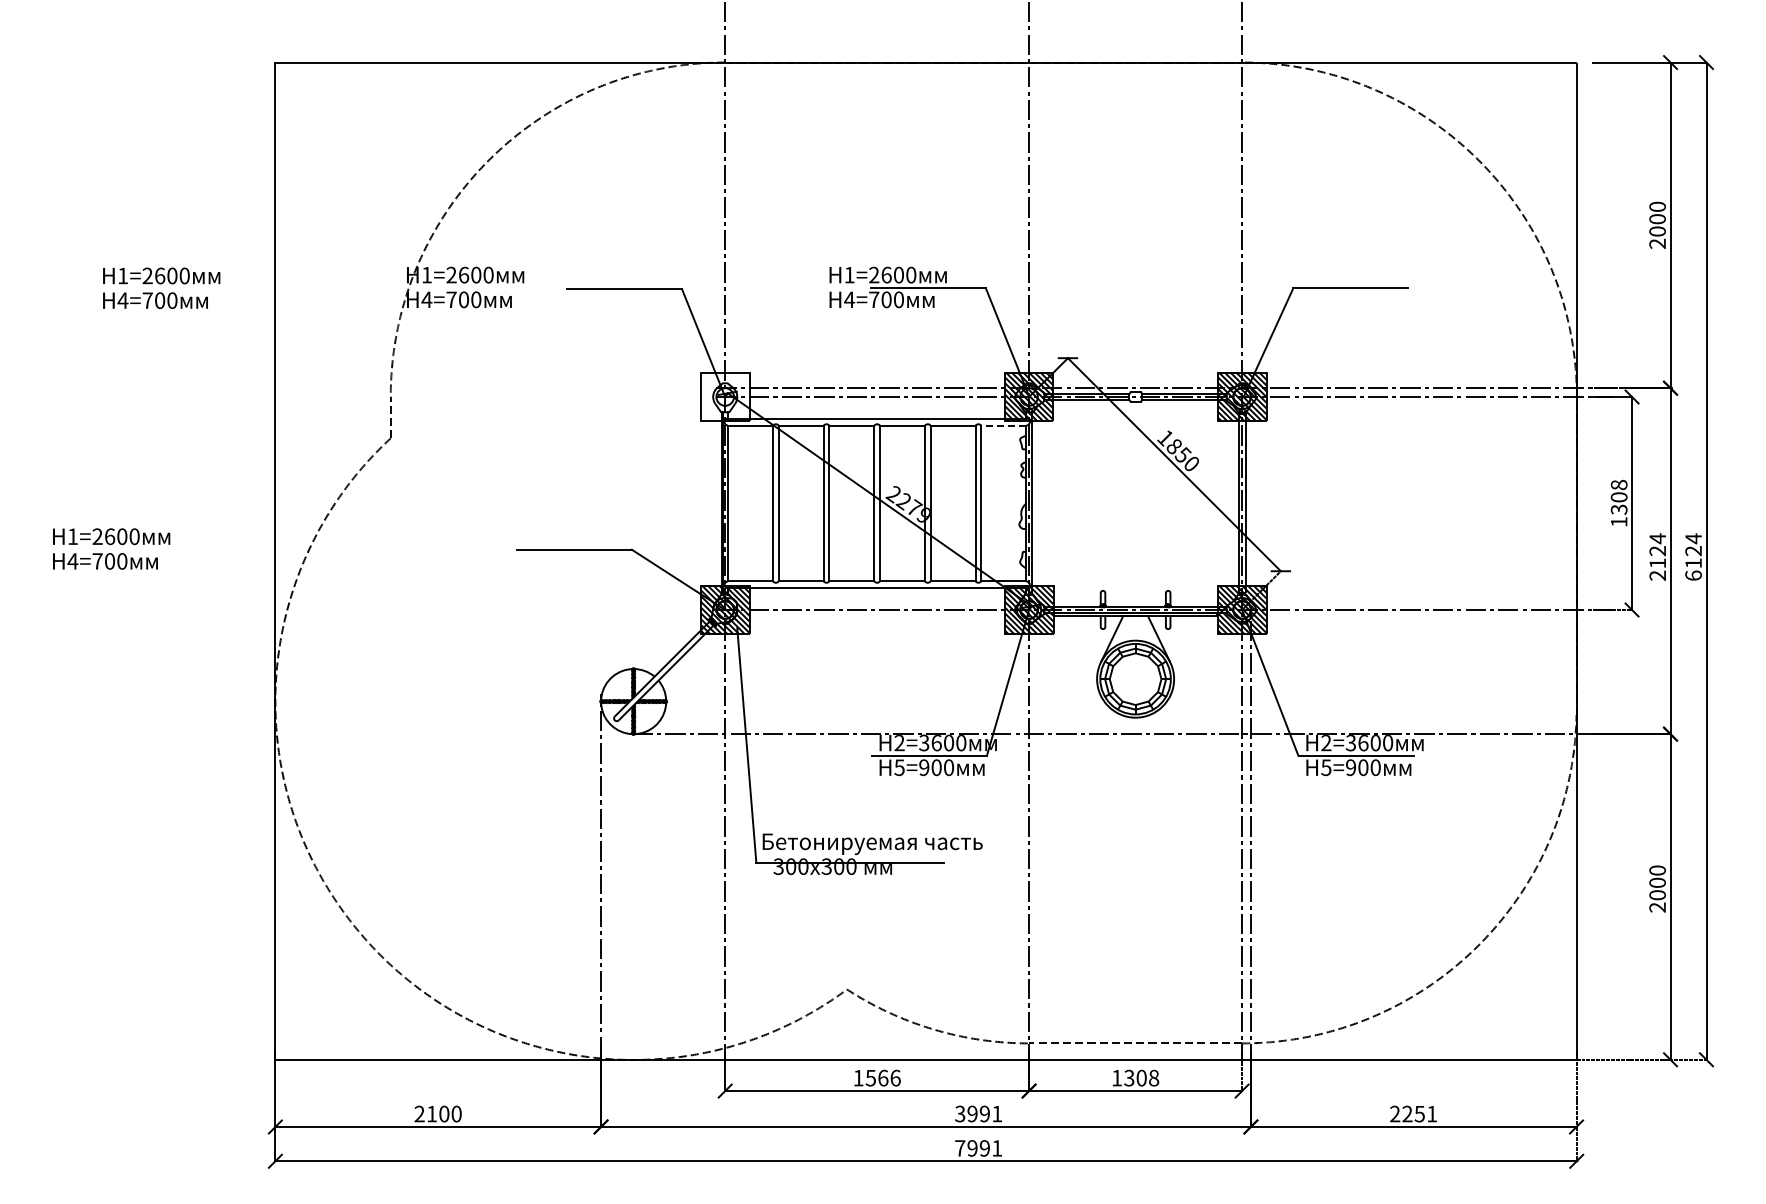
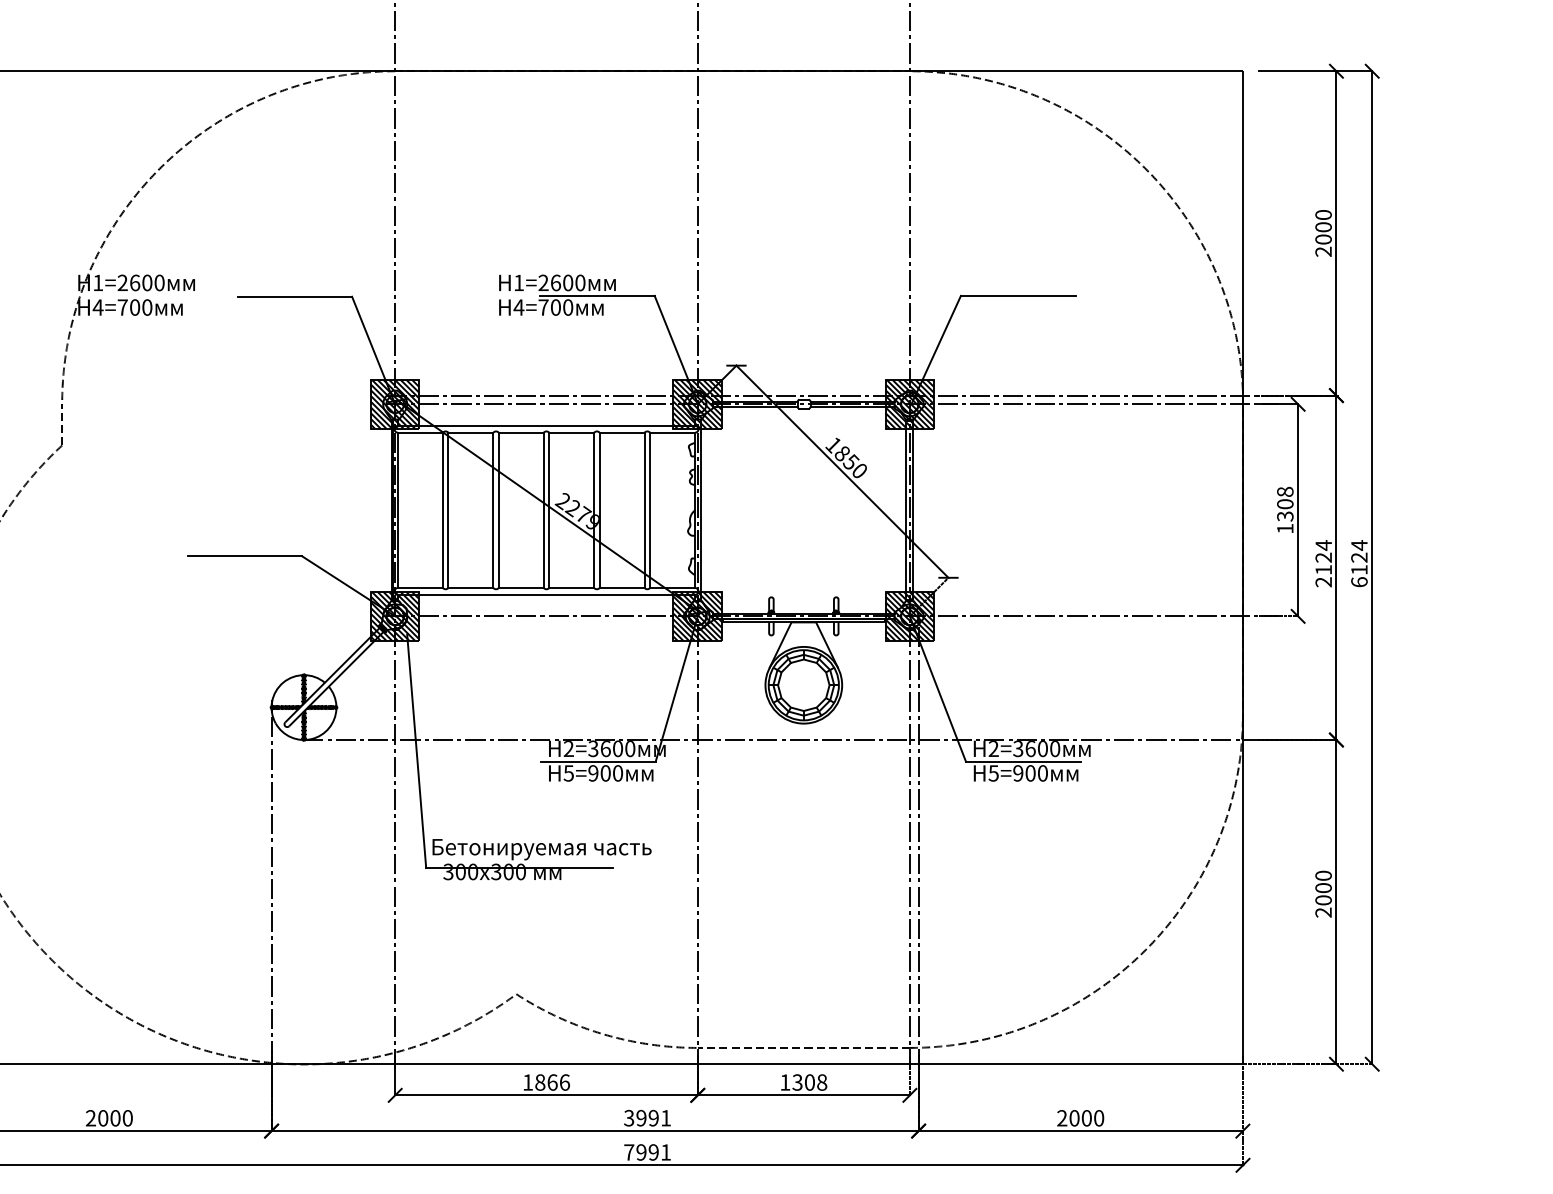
hatch: (724, 396) -> (394, 403), added
line: (1003, 425) -> (672, 432), dashed -> solid
text: (870, 1077) -> (539, 1081), 1566 -> 1866
text: (432, 1113) -> (103, 1117), 2100 -> 2000
text: (1419, 1113) -> (1086, 1117), 2251 -> 2000

